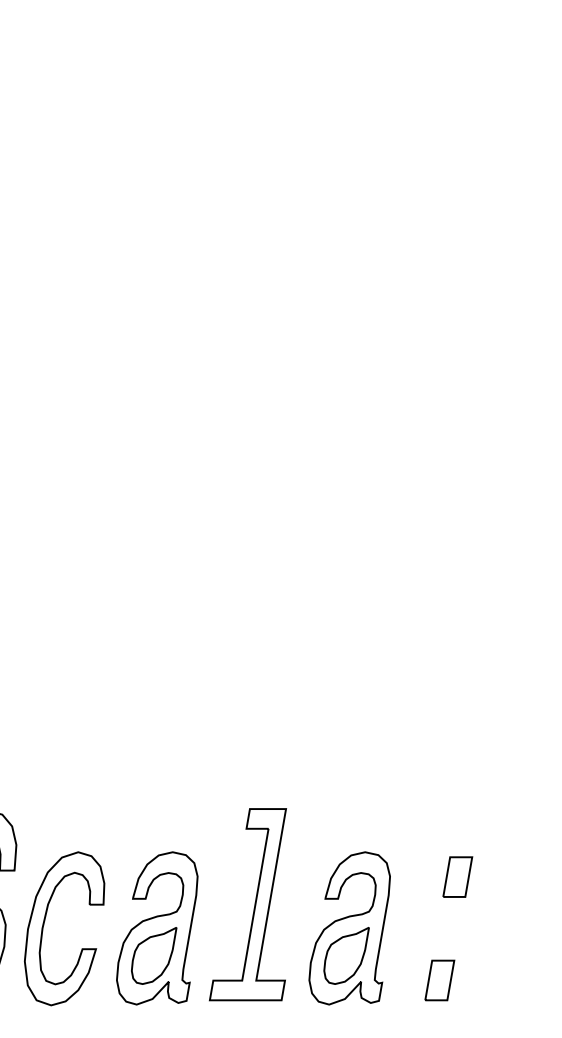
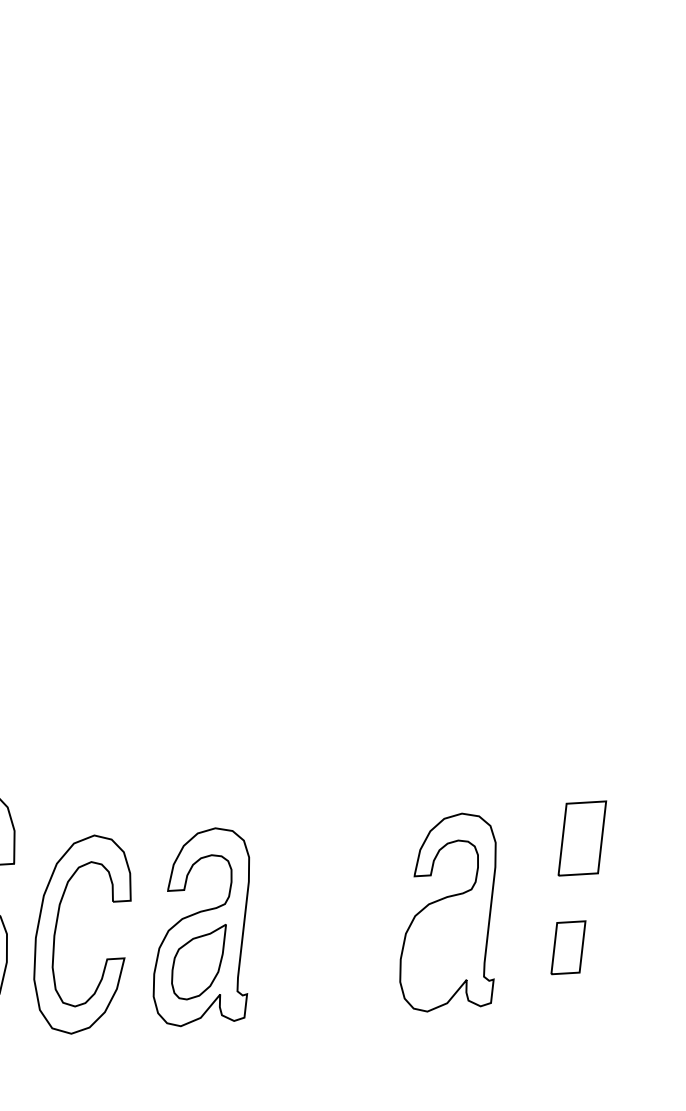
part: (457, 876) -> (582, 837), size x1.4
part: (254, 904) -> (324, 889), removed
part: (346, 955) -> (445, 947), removed
part: (439, 980) -> (568, 947), moved

